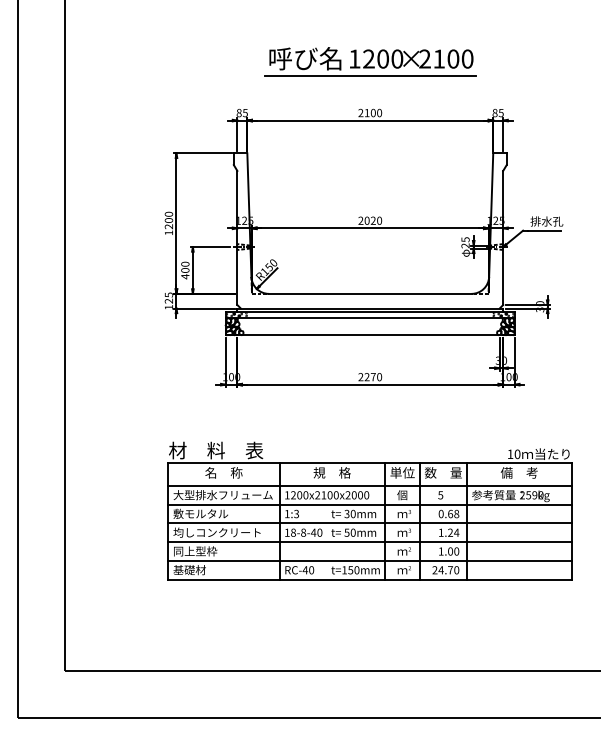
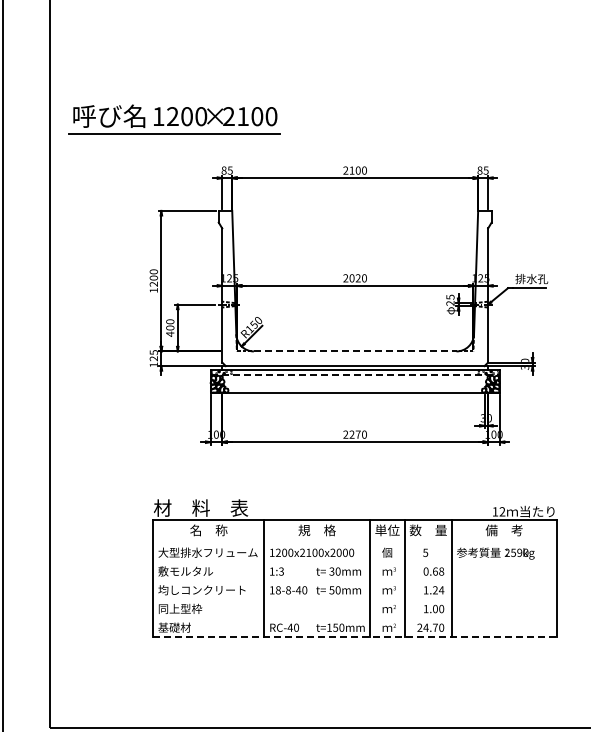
part: (370, 61) -> (174, 119), moved
line: (370, 293) -> (355, 351), solid -> dashed
line: (370, 317) -> (355, 375), solid -> dashed
text: (517, 454) -> (502, 512), 10 -> 12
line: (370, 485) -> (355, 543), removed
line: (370, 504) -> (355, 562), removed
line: (370, 523) -> (355, 581), removed
line: (370, 542) -> (355, 600), removed
line: (370, 560) -> (355, 618), removed
line: (370, 579) -> (355, 637), solid -> dashed

